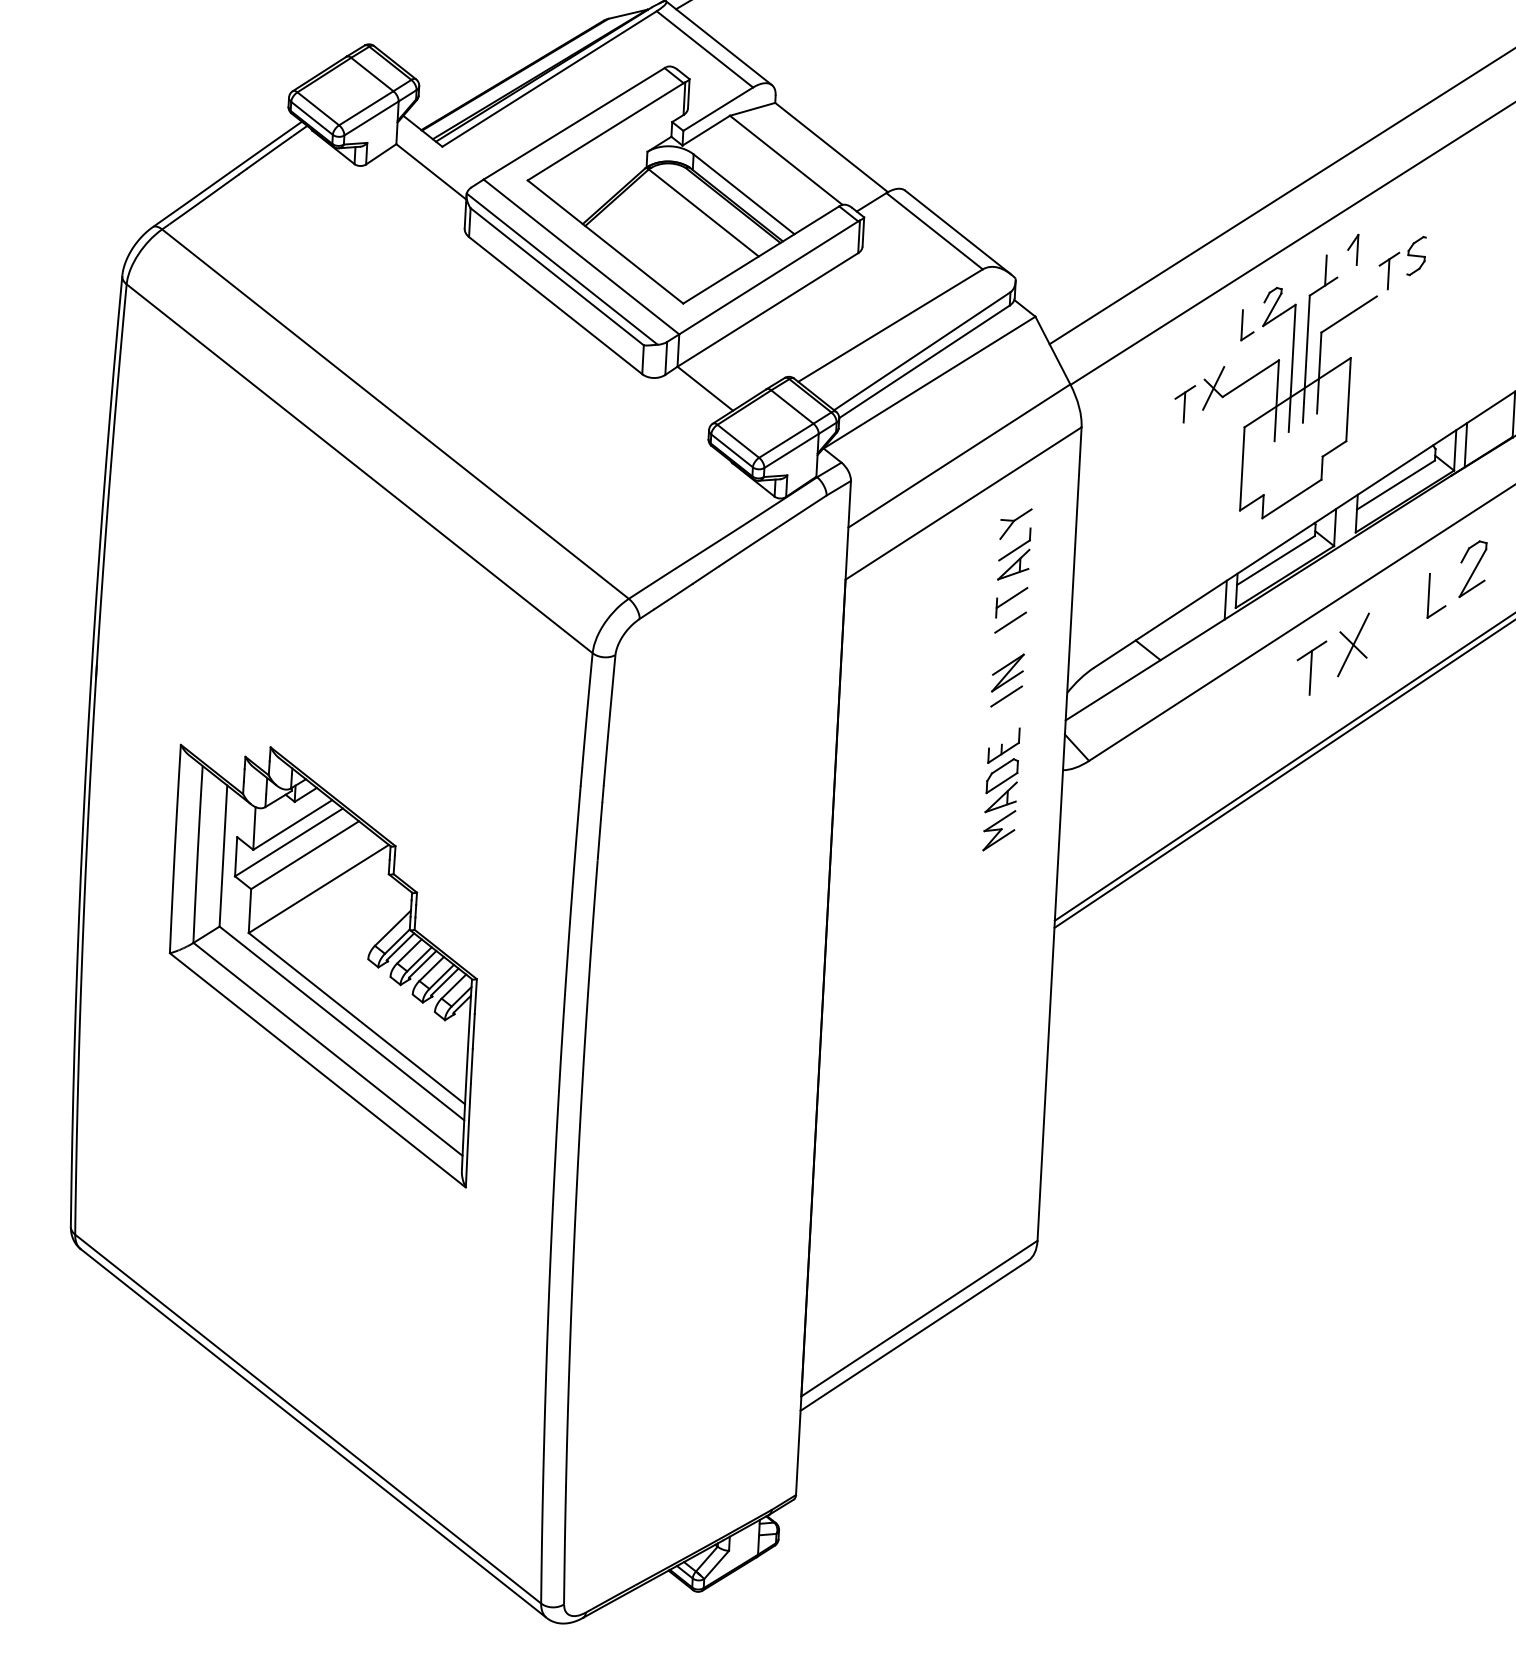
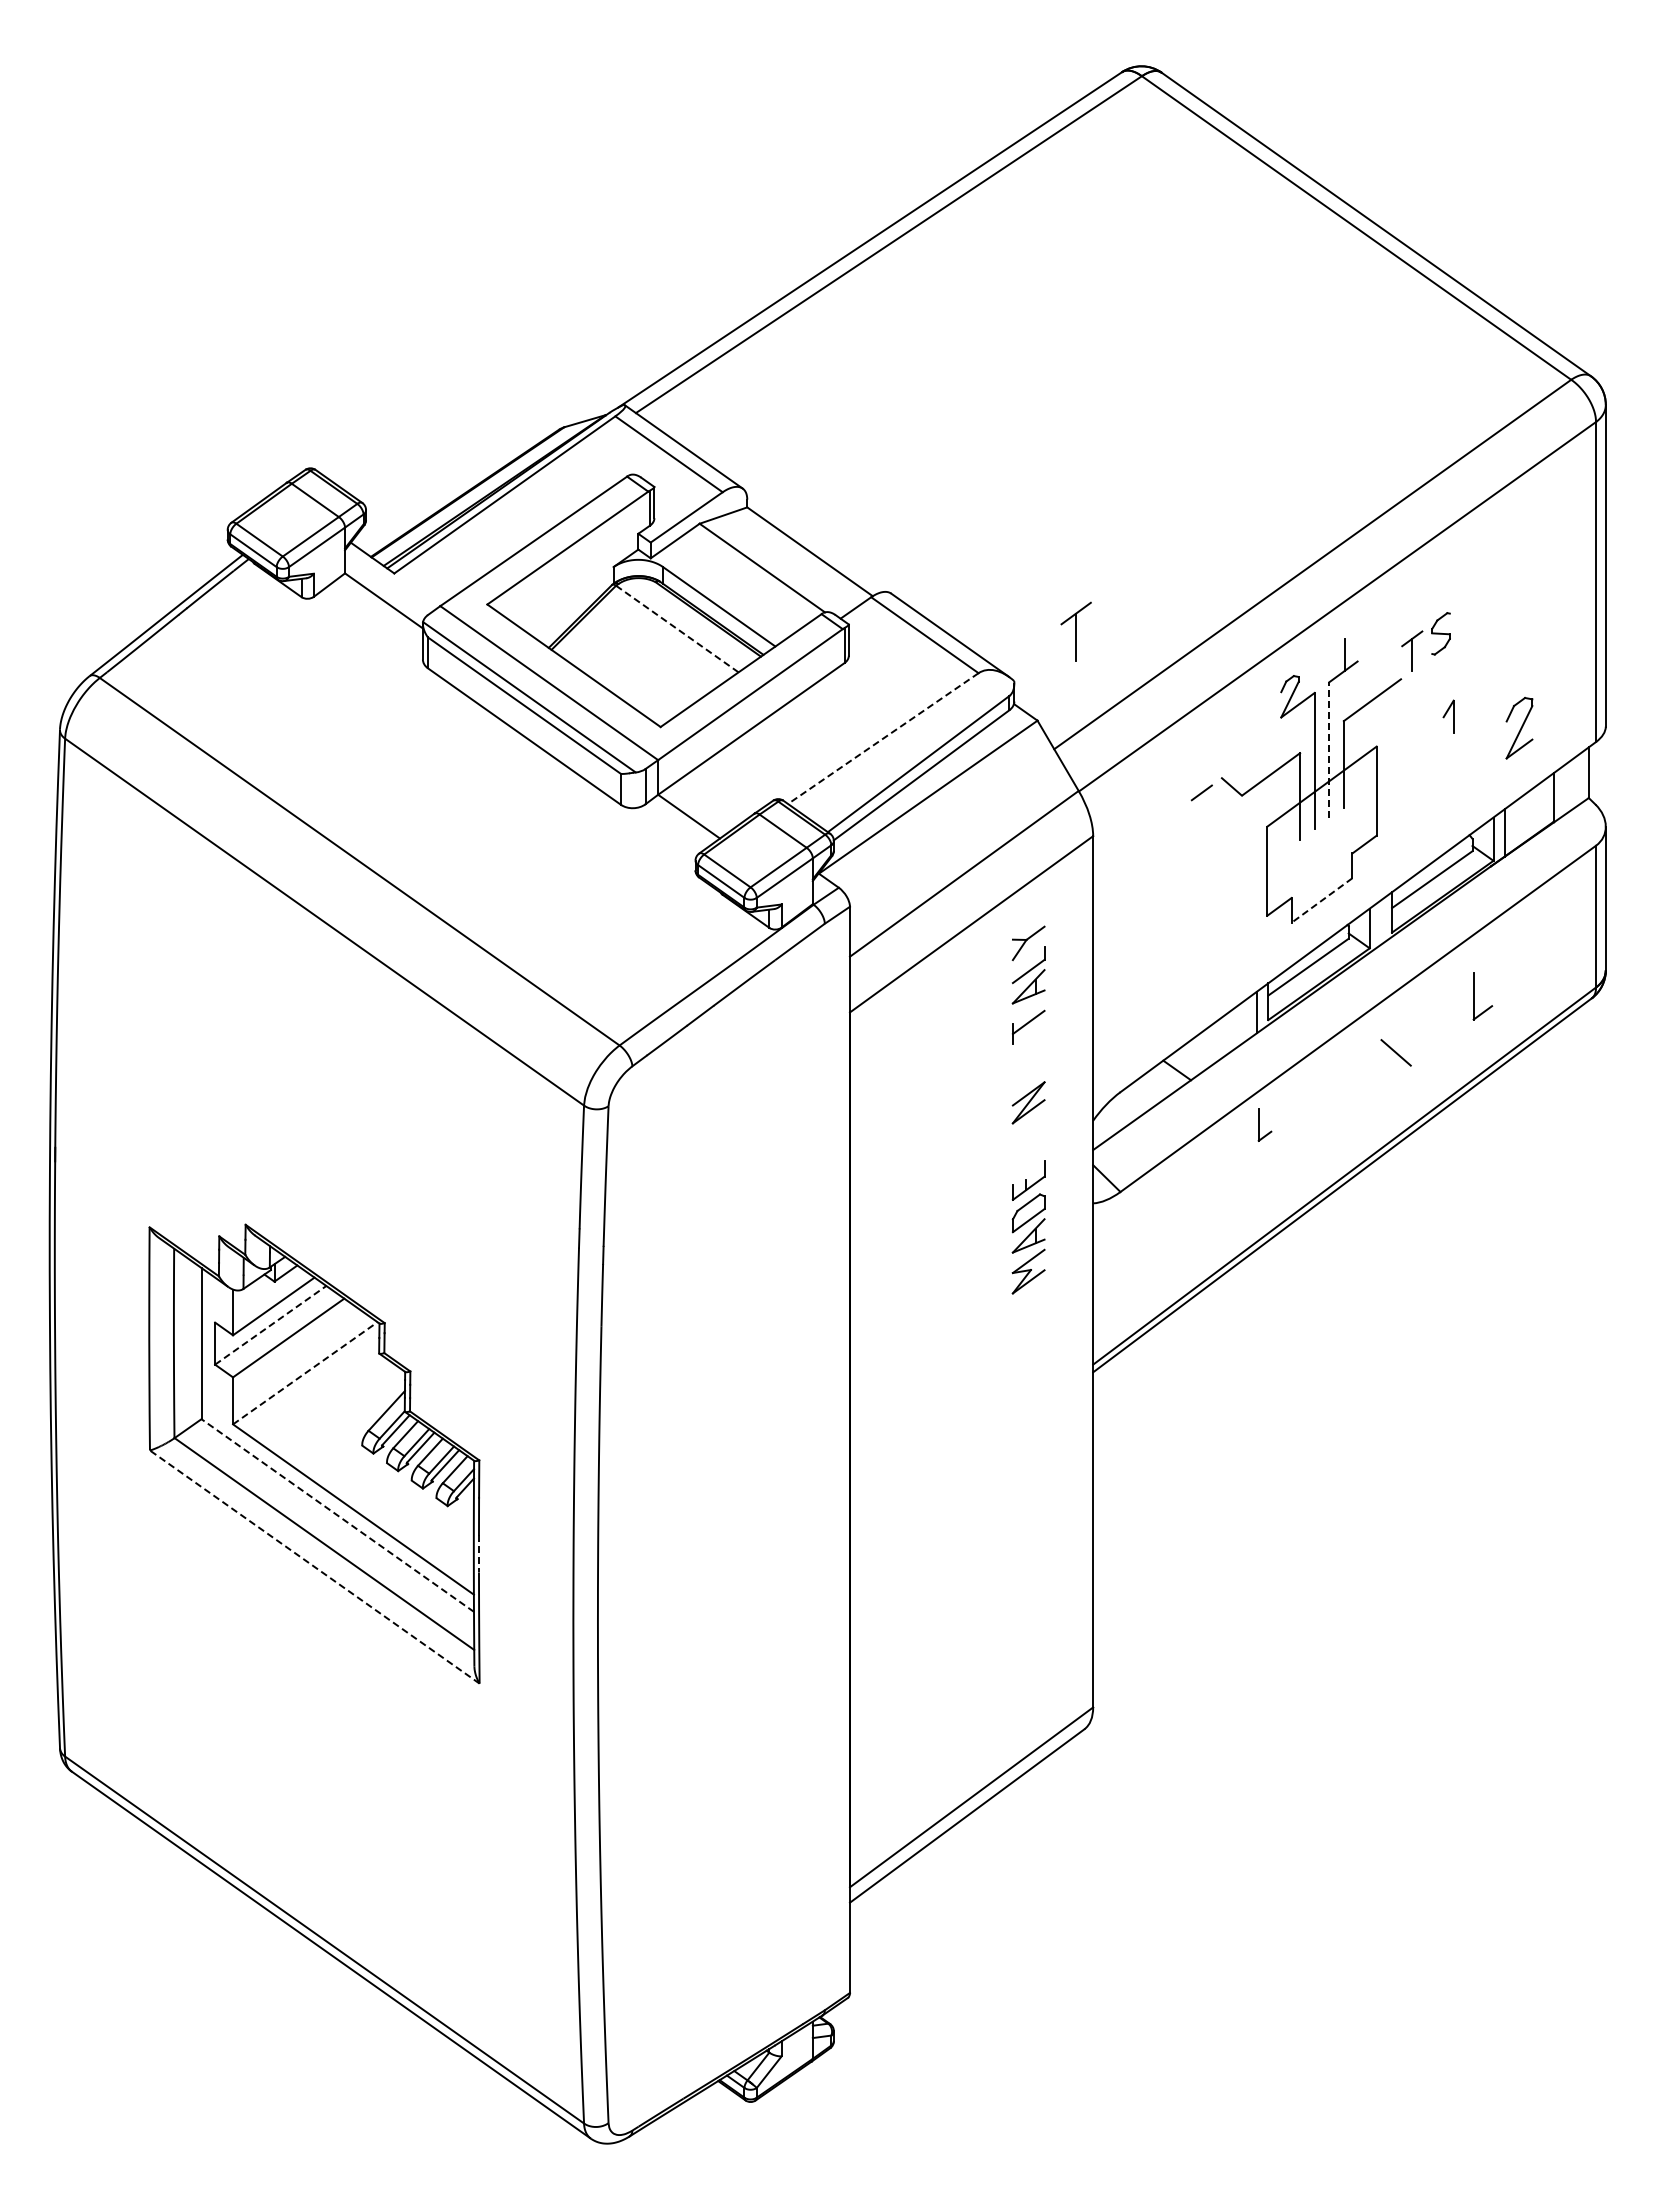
line: (703, 212) -> (676, 628), solid -> dashed
part: (1352, 249) -> (1448, 716), moved
line: (890, 325) -> (883, 738), solid -> dashed
part: (1247, 325) -> (1264, 1124), moved
line: (1306, 358) -> (1329, 749), solid -> dashed
line: (1213, 387) -> (1231, 786), removed
line: (1184, 407) -> (1201, 808), removed
line: (1292, 499) -> (1322, 900), solid -> dashed
part: (1473, 569) -> (1519, 728), moved
line: (1010, 622) -> (1028, 1048), removed
line: (1352, 644) -> (1395, 1052), removed
part: (1310, 667) -> (1075, 631), moved
line: (1006, 696) -> (1028, 1127), removed
line: (289, 842) -> (271, 1325), solid -> dashed
line: (319, 889) -> (305, 1373), solid -> dashed
line: (341, 1023) -> (337, 1515), solid -> dashed
line: (471, 1065) -> (478, 1553), solid -> dashed
line: (317, 1070) -> (314, 1567), solid -> dashed

